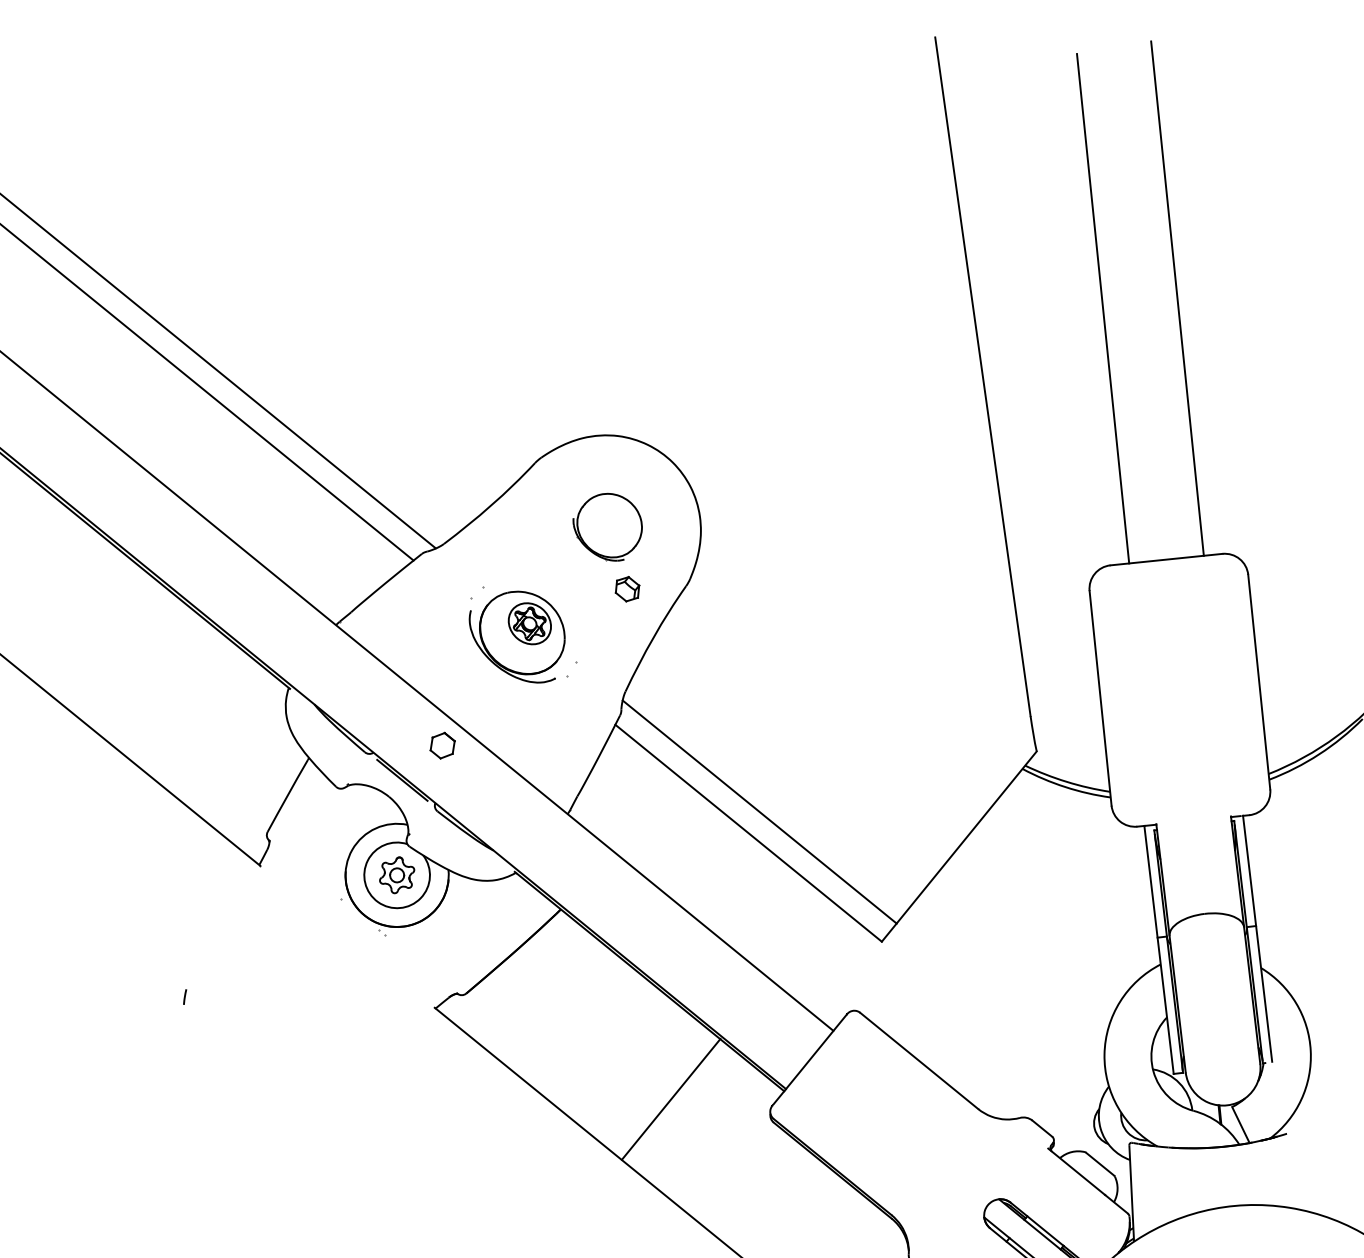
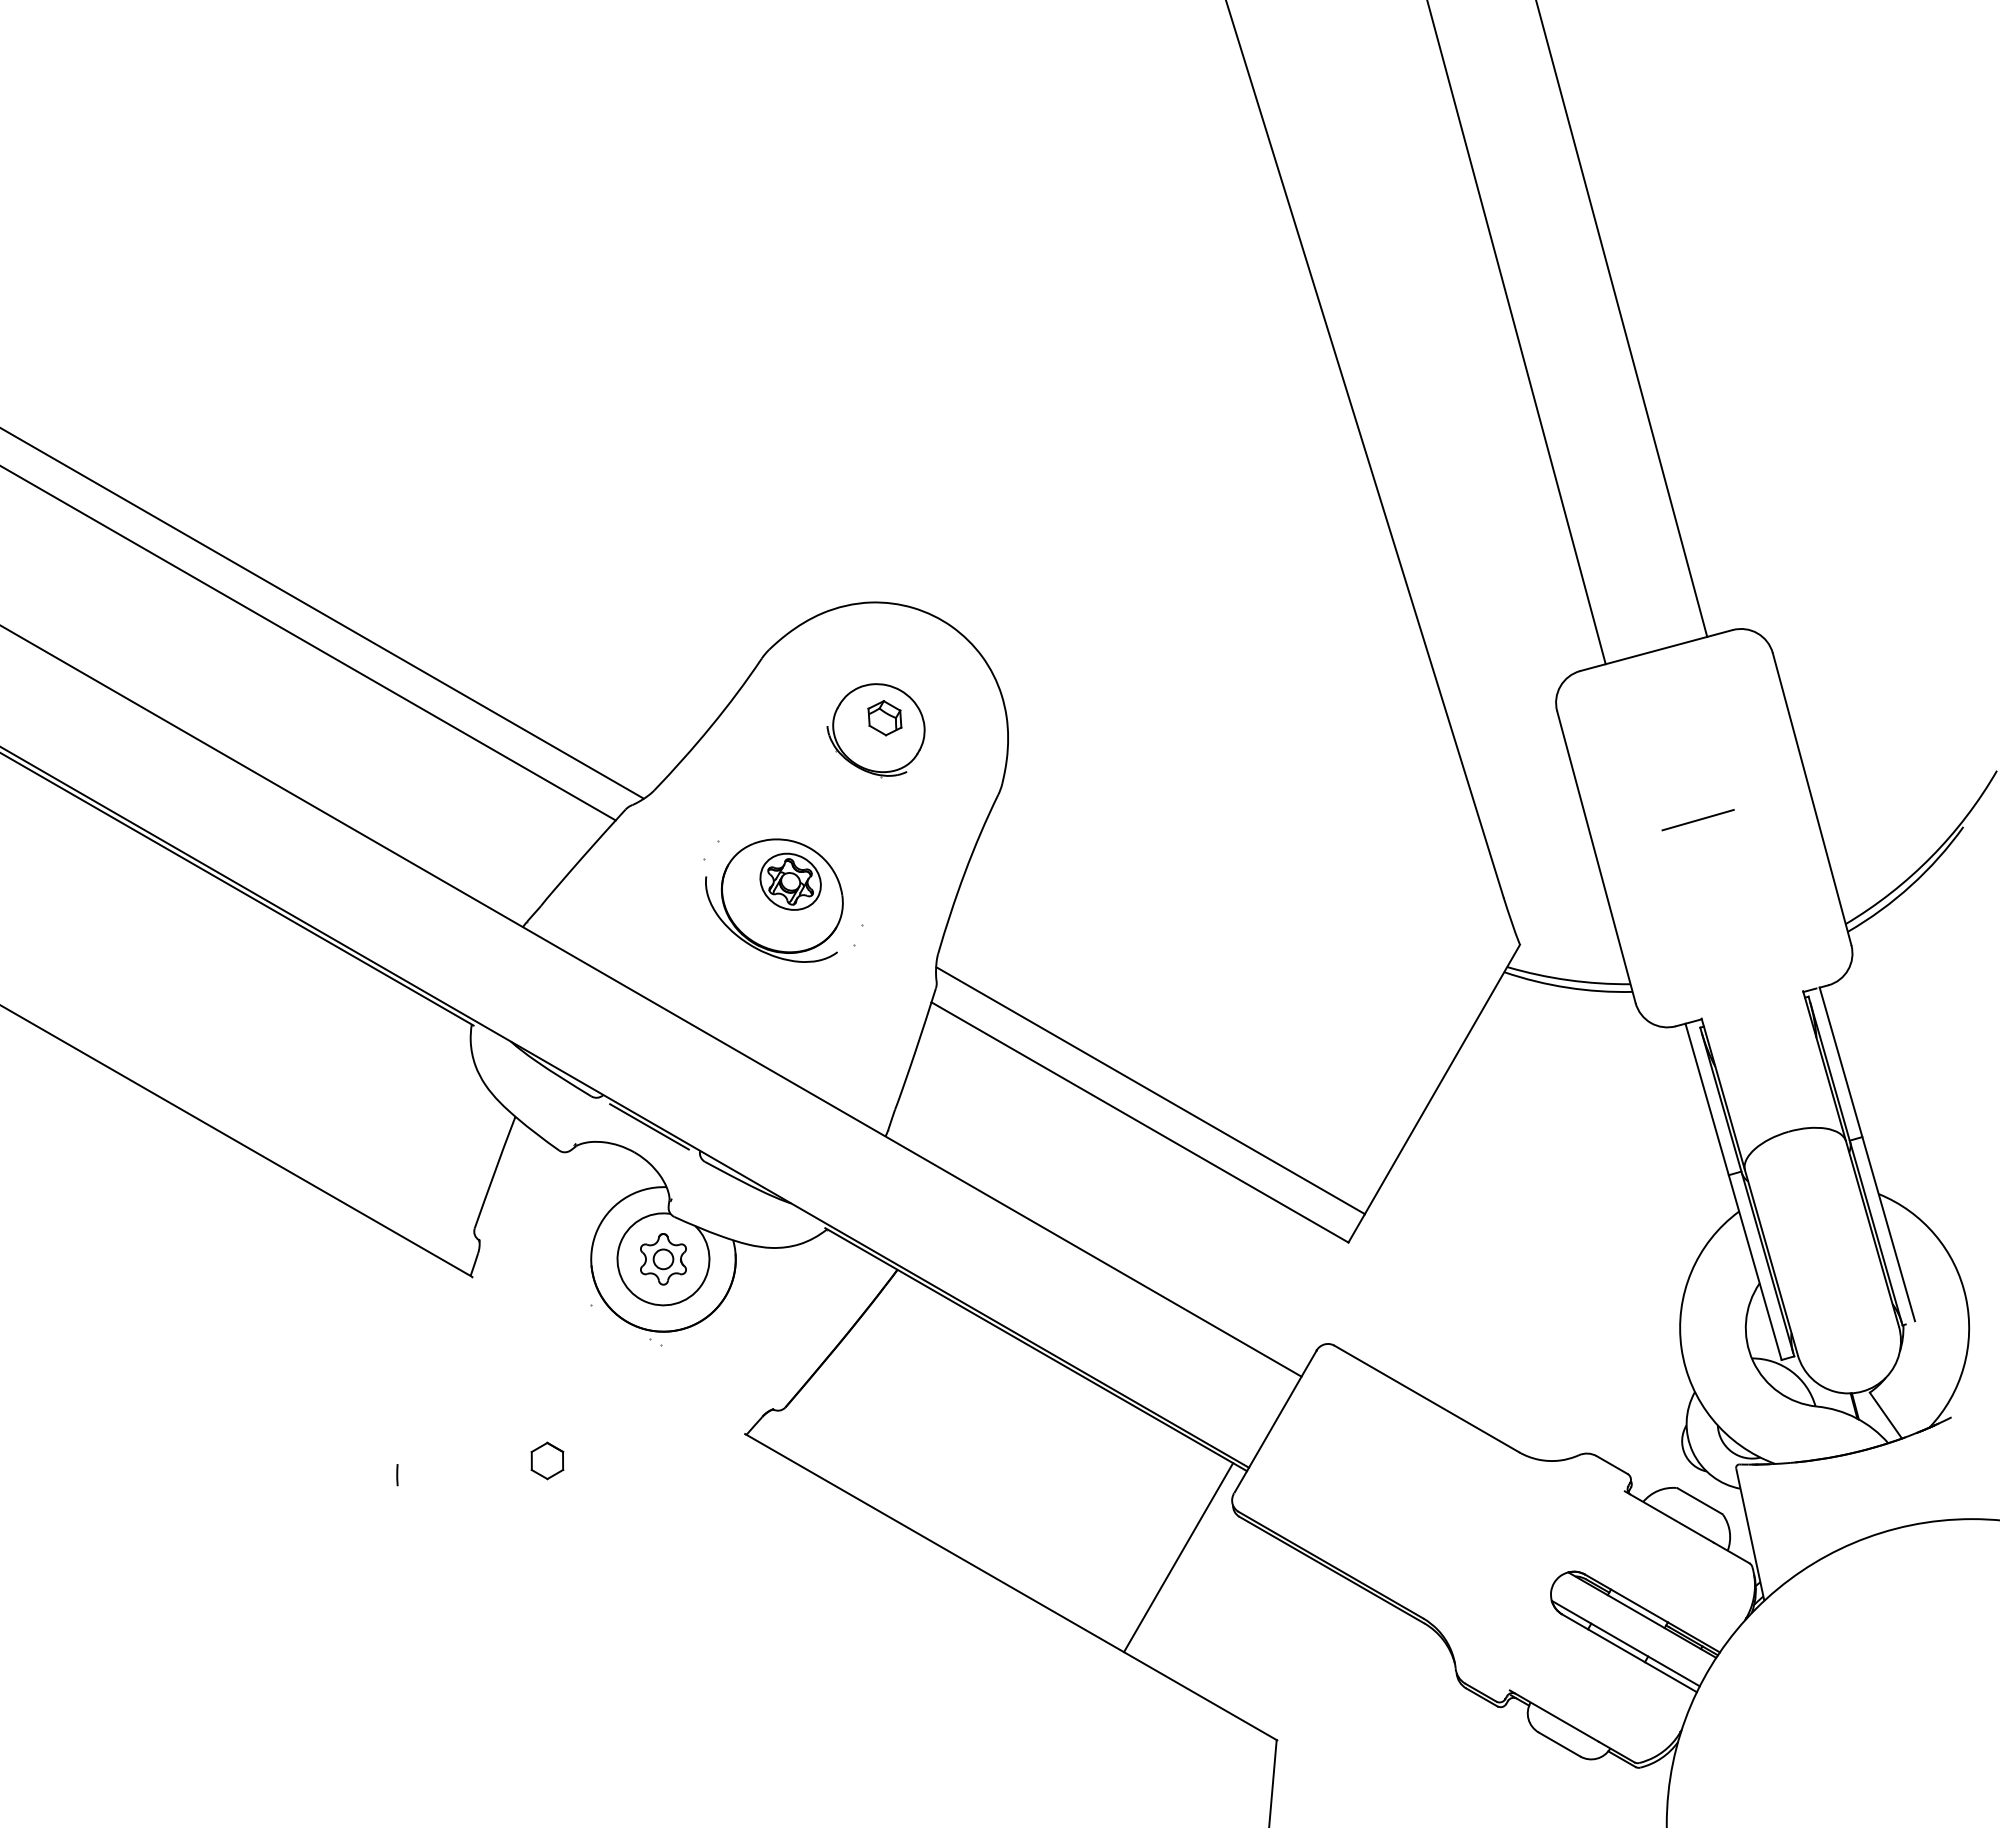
part: (627, 589) -> (884, 718), moved
line: (1176, 683) -> (1697, 819), added
part: (442, 745) -> (547, 1460), moved
line: (671, 1099) -> (1178, 1557), moved

